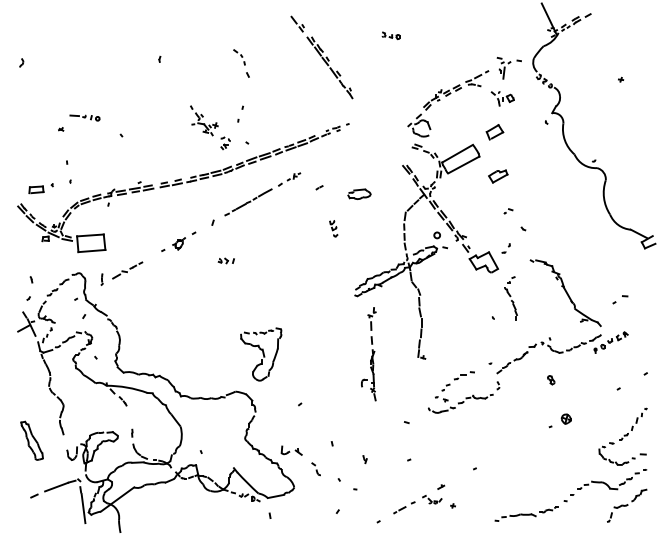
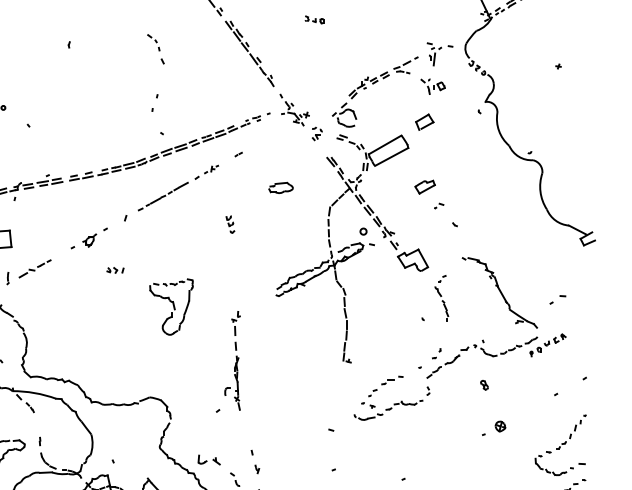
part: (210, 127) -> (301, 117), moved
part: (498, 176) -> (425, 187), moved
part: (319, 187) -> (238, 154), moved
part: (333, 228) -> (230, 224), moved
part: (505, 248) -> (435, 353), moved
part: (225, 260) -> (114, 269), moved
part: (261, 354) -> (171, 307), moved
part: (368, 354) -> (232, 361), moved
part: (364, 459) -> (256, 469), moved

